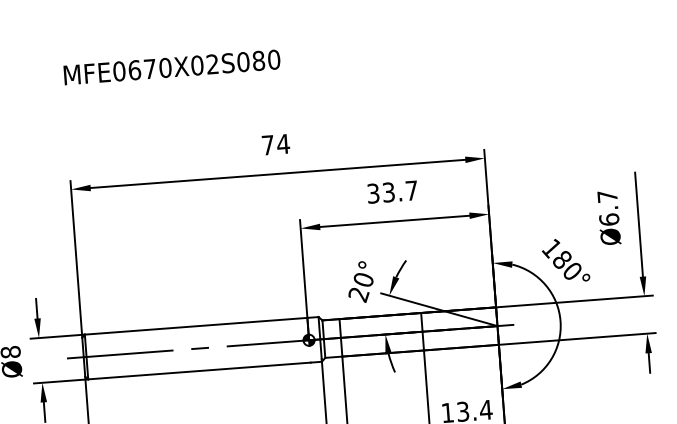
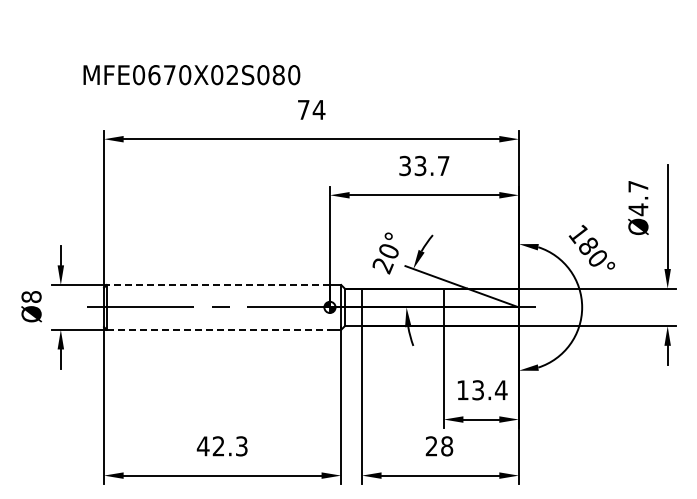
text: (171, 67) -> (191, 75), moved
text: (609, 219) -> (638, 209), Ø6.7 -> Ø4.7
line: (196, 325) -> (218, 284), solid -> dashed
line: (199, 370) -> (218, 329), solid -> dashed

